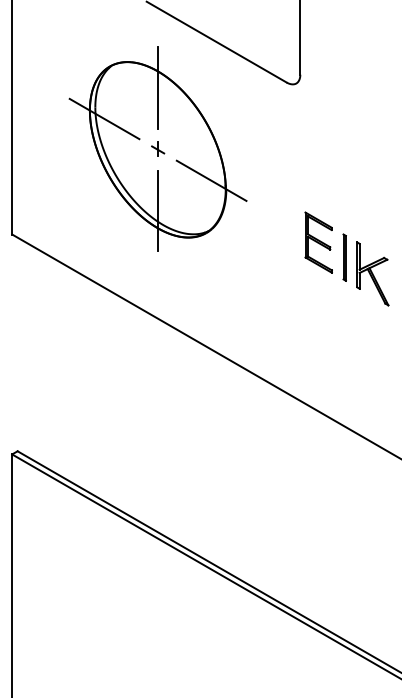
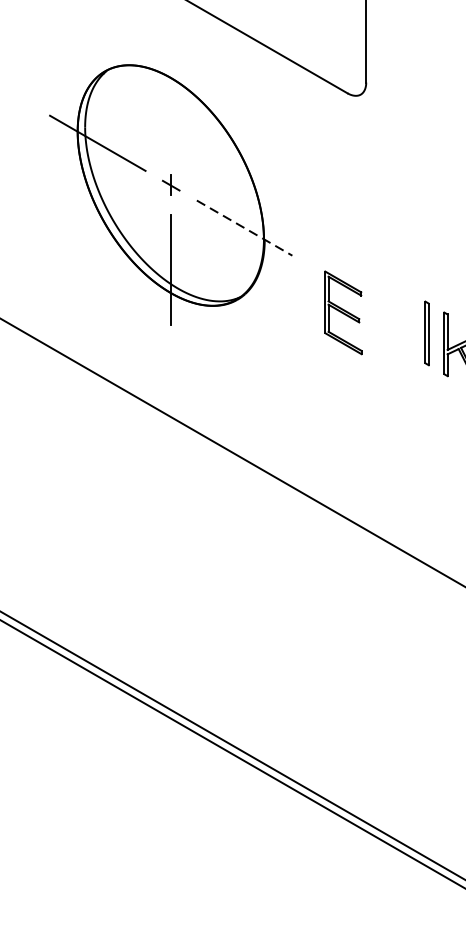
line: (157, 87) -> (170, 100), removed
line: (212, 181) -> (245, 228), solid -> dashed
part: (318, 242) -> (343, 312), moved

